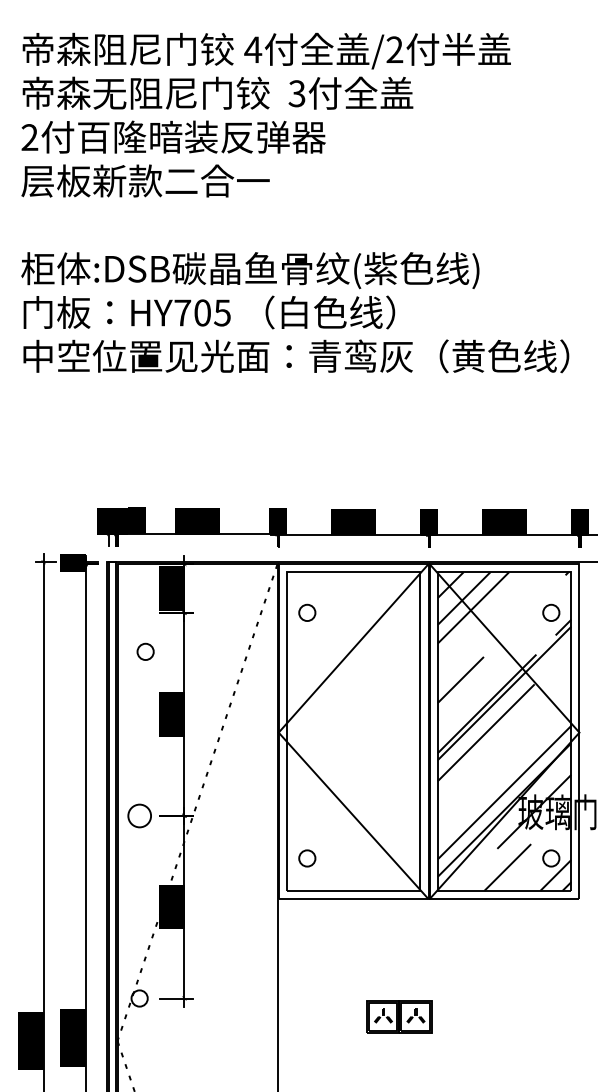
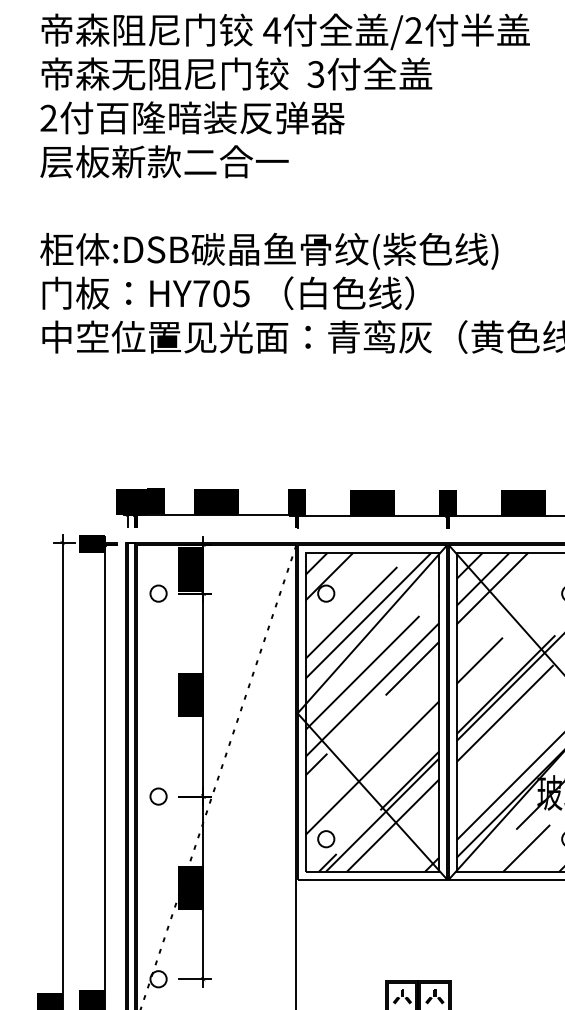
circle: (145, 651) -> (158, 593), moved
hatch: (353, 731) -> (372, 712), added
circle: (139, 815) -> (158, 796), size x0.71

